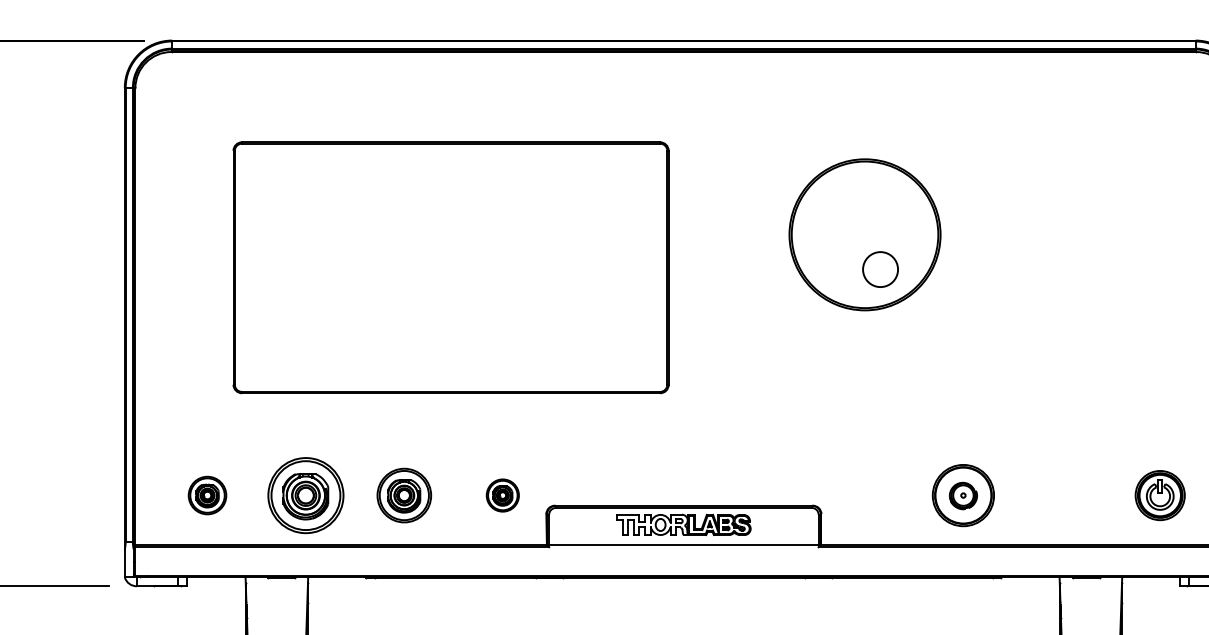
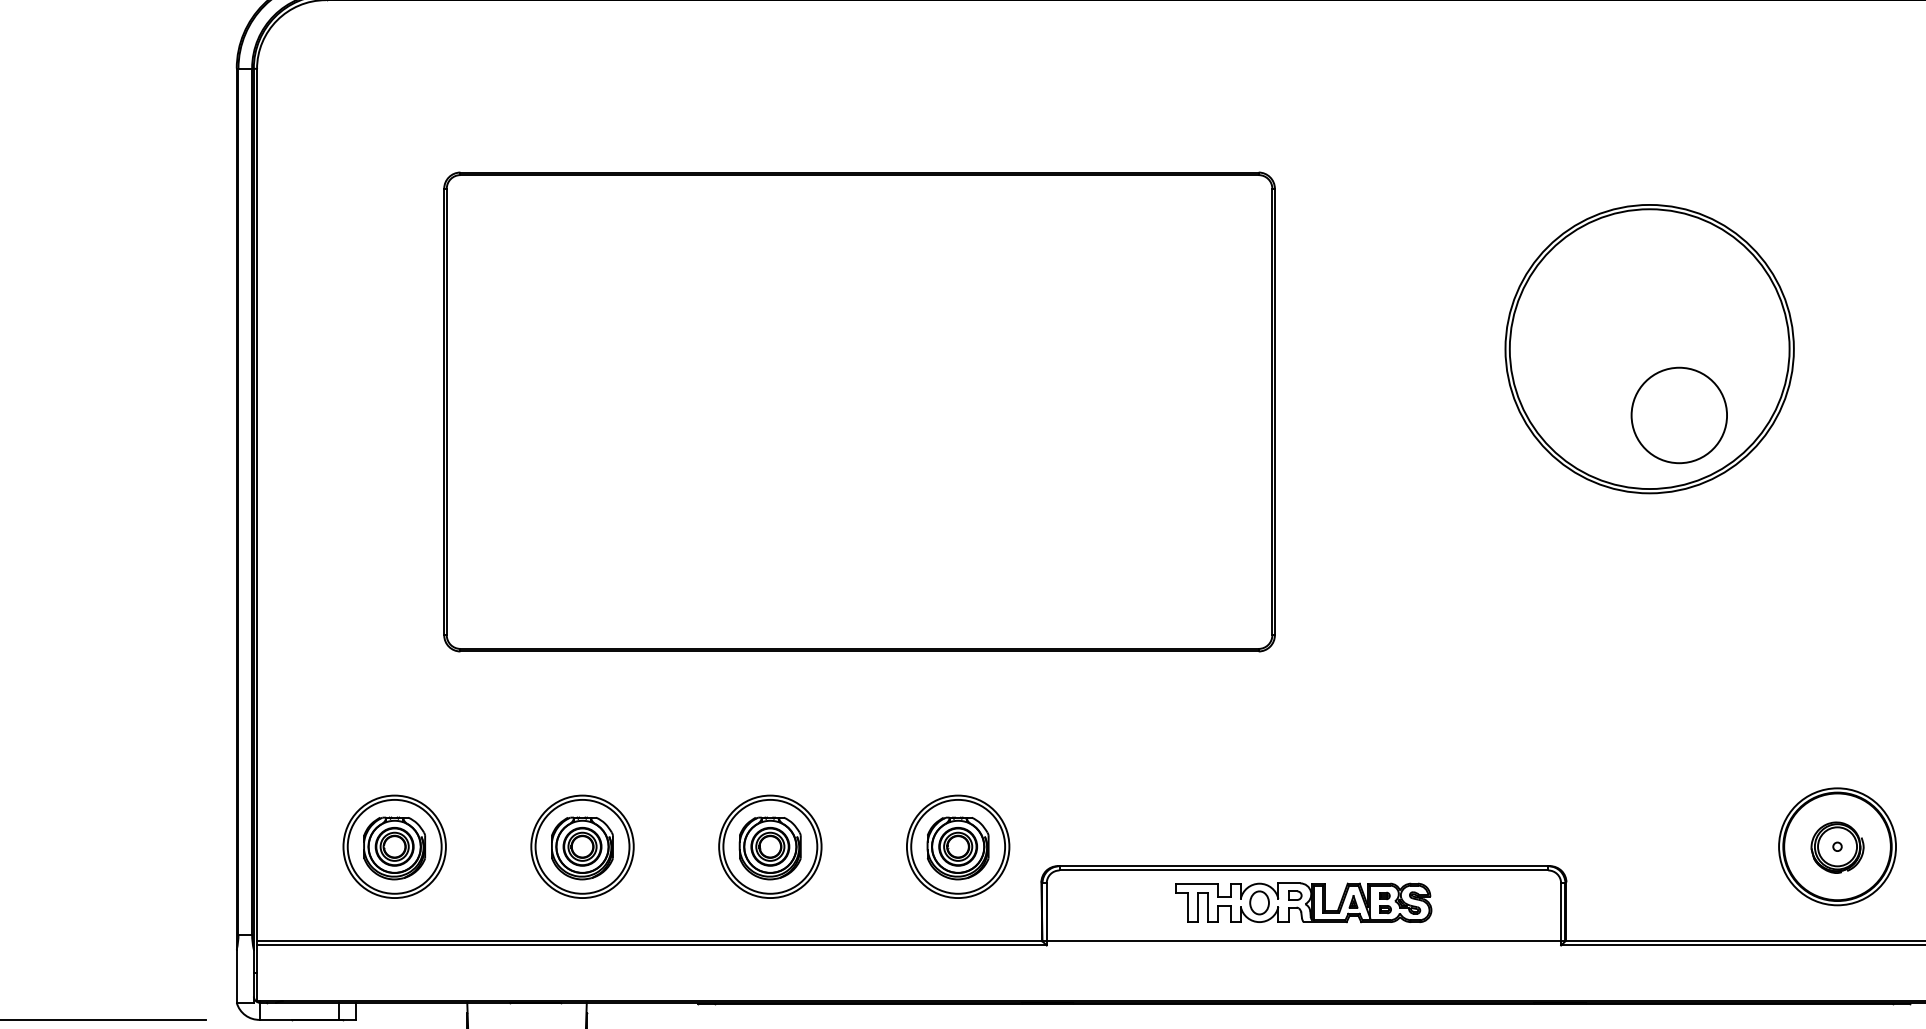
circle: (880, 269) -> (1679, 415), size x1.43
part: (207, 495) -> (394, 846), size x1.43
part: (305, 495) -> (581, 846), size x0.71
part: (502, 495) -> (957, 846), size x1.67

